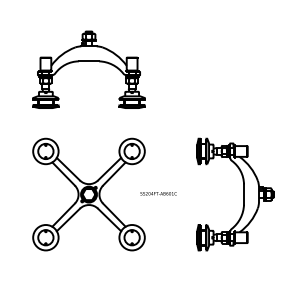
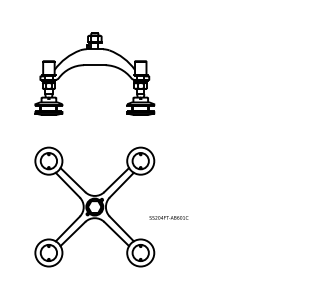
text: (158, 193) -> (168, 217), moved
part: (243, 194) -> (259, 206), removed

